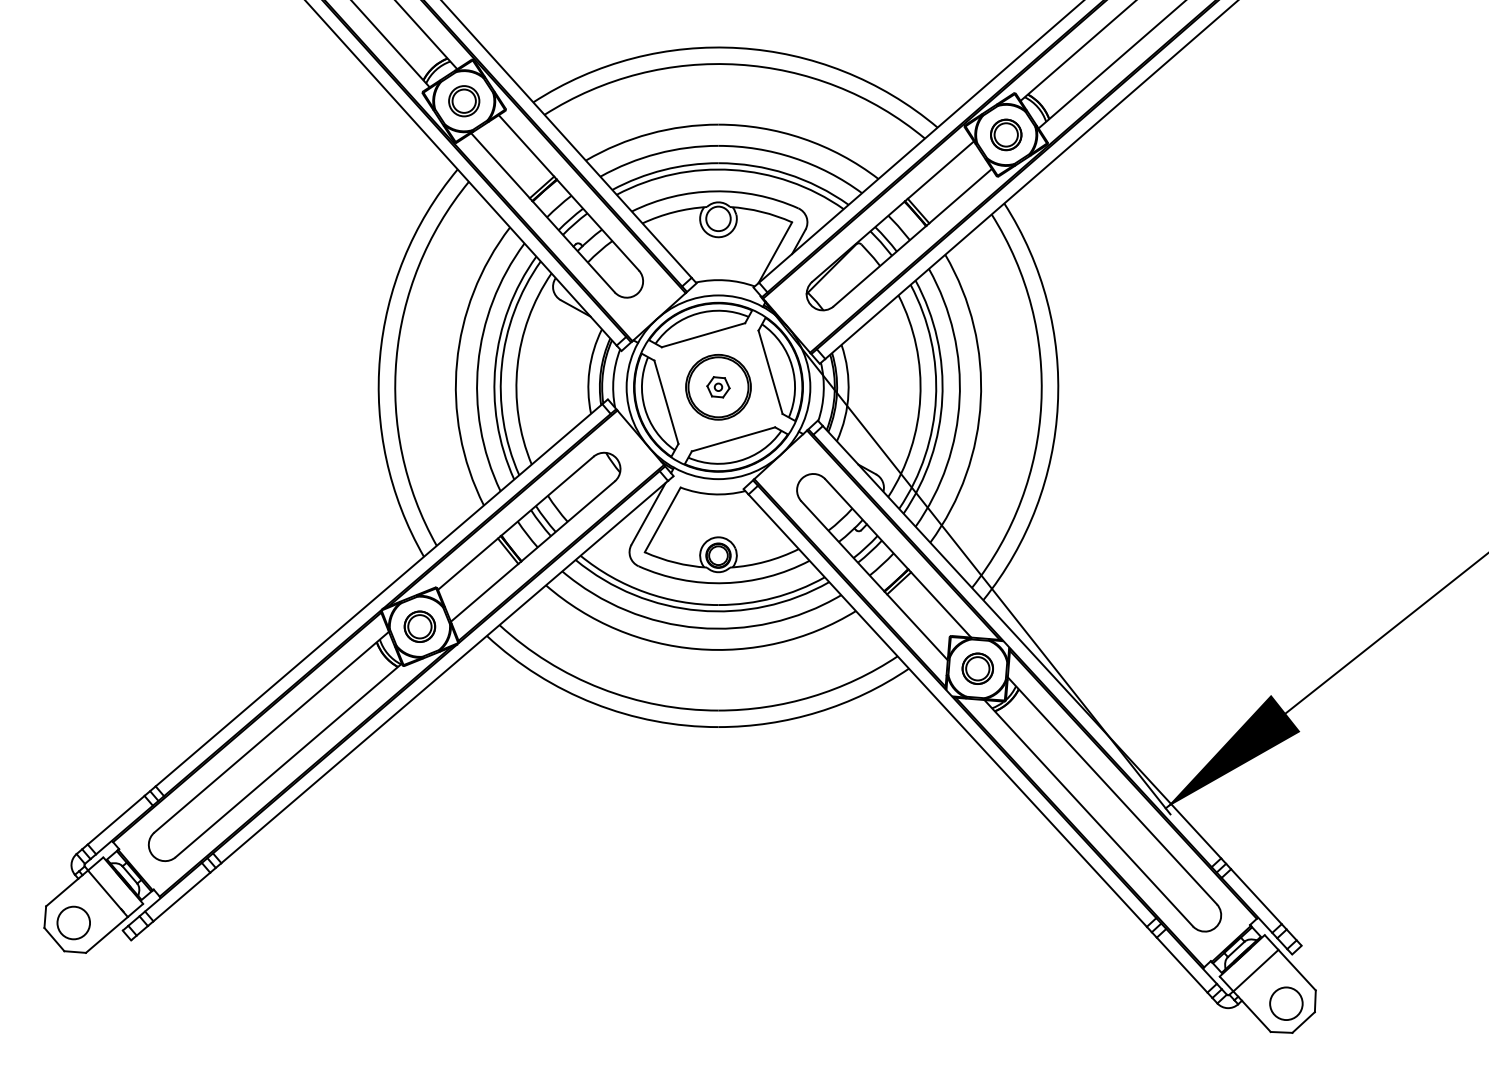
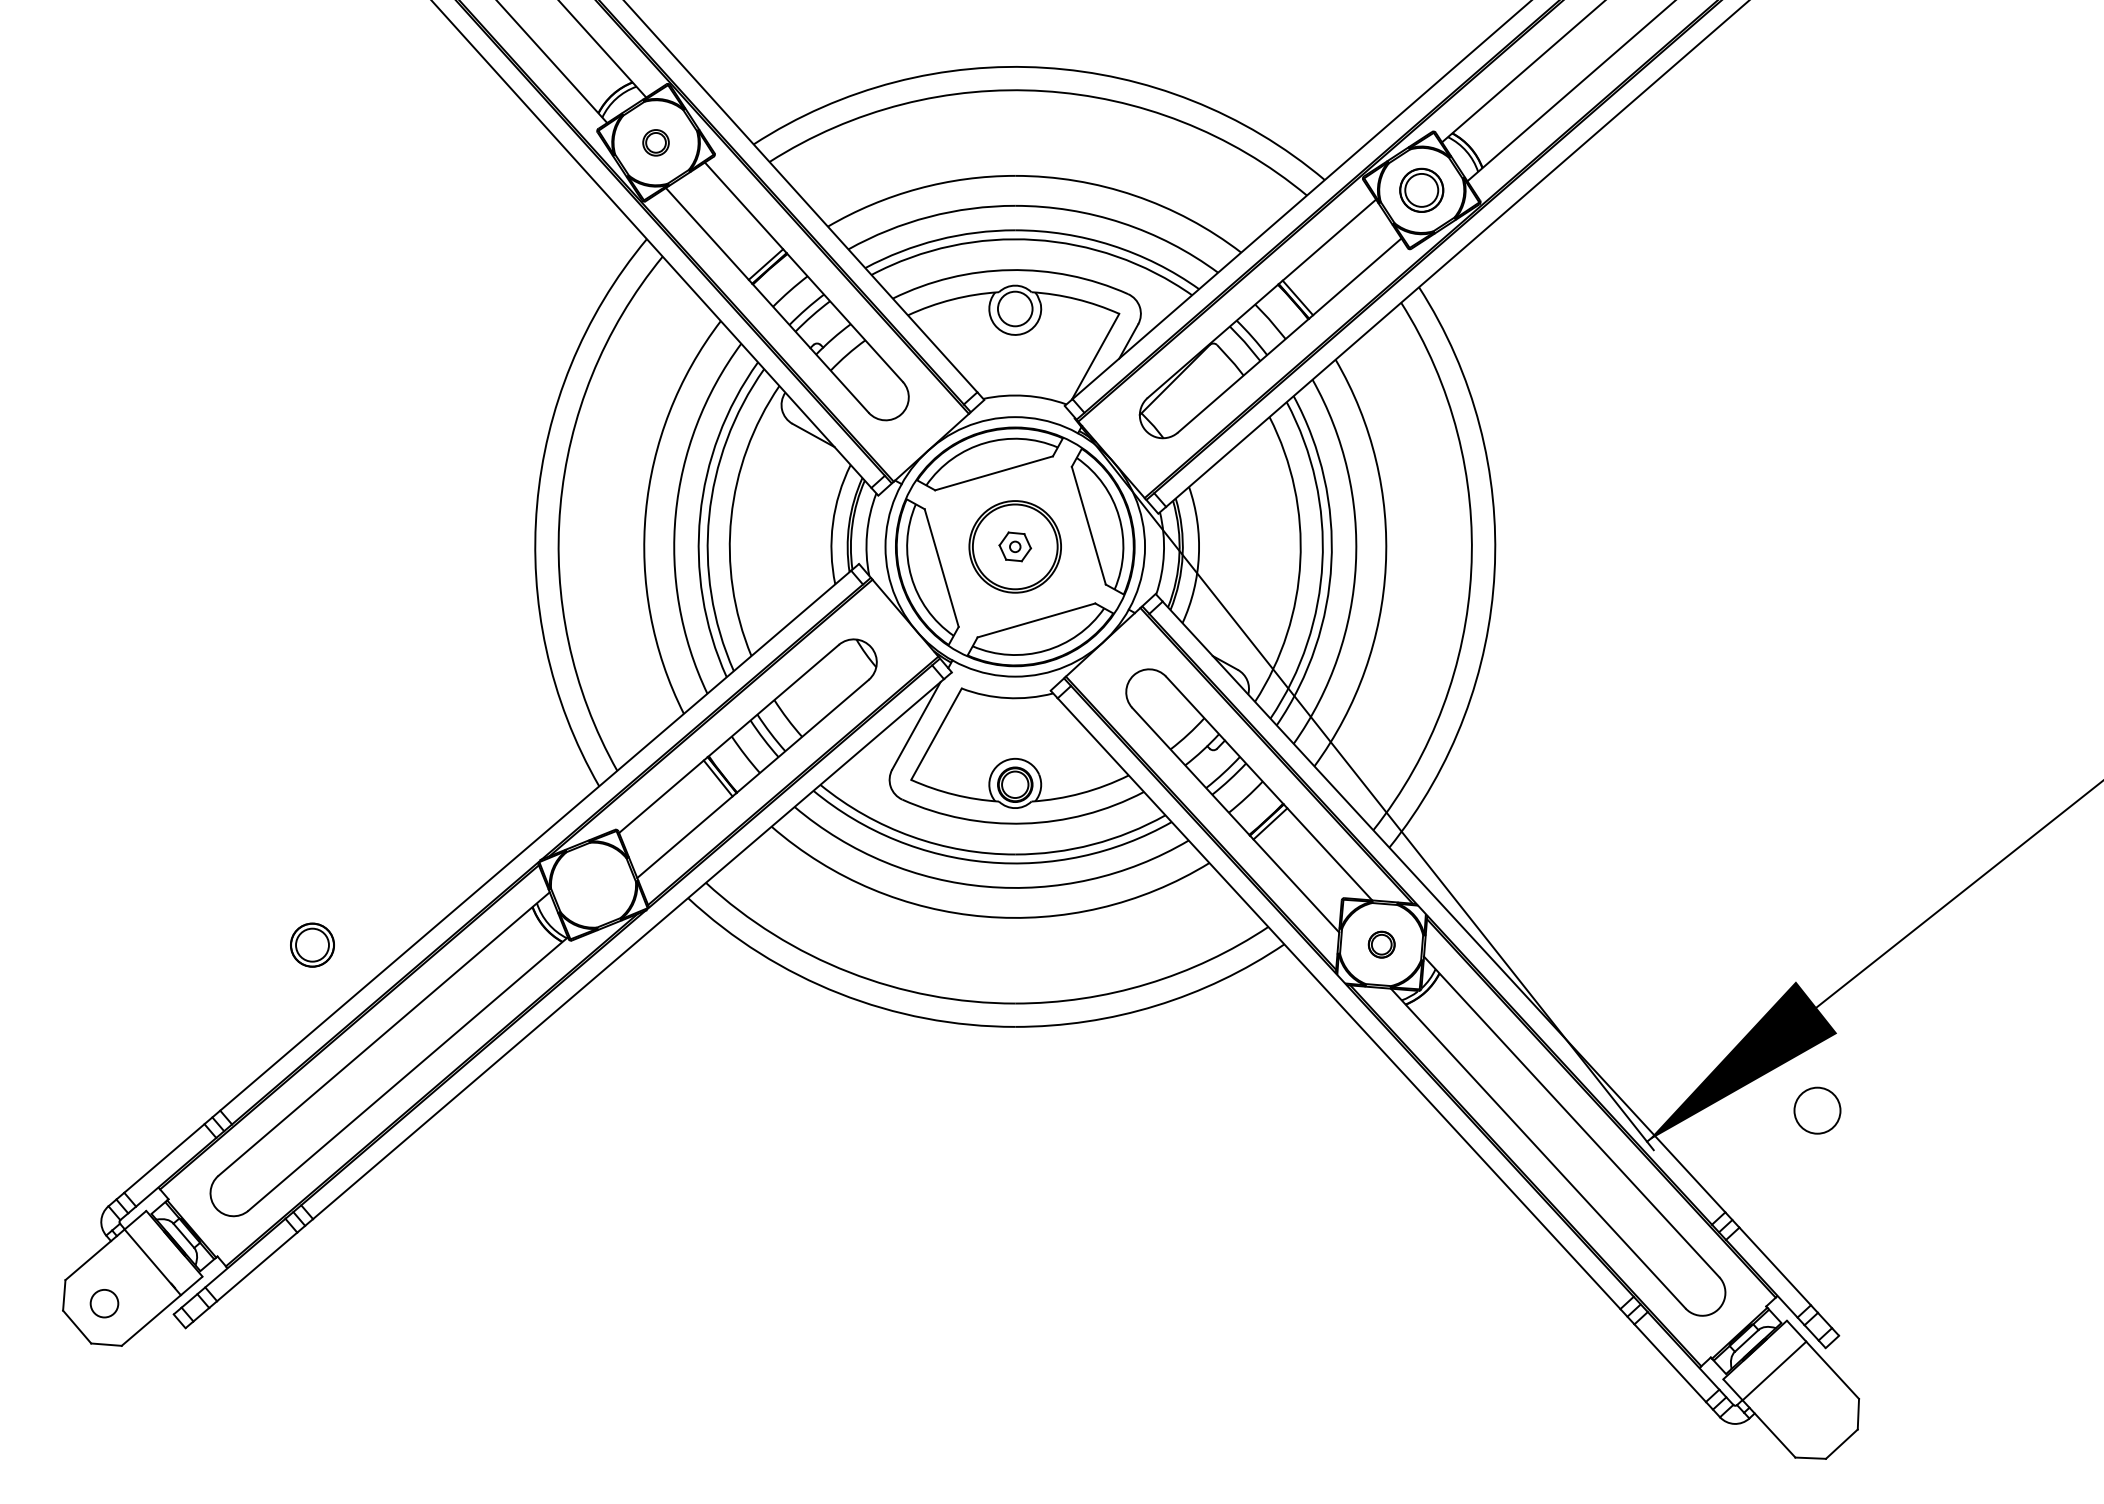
part: (463, 101) -> (655, 142), size x0.6
part: (419, 626) -> (312, 944), moved
part: (977, 668) -> (1381, 944), size x0.6
circle: (73, 922) -> (104, 1303), size x0.6
circle: (1286, 1003) -> (1817, 1110), moved

